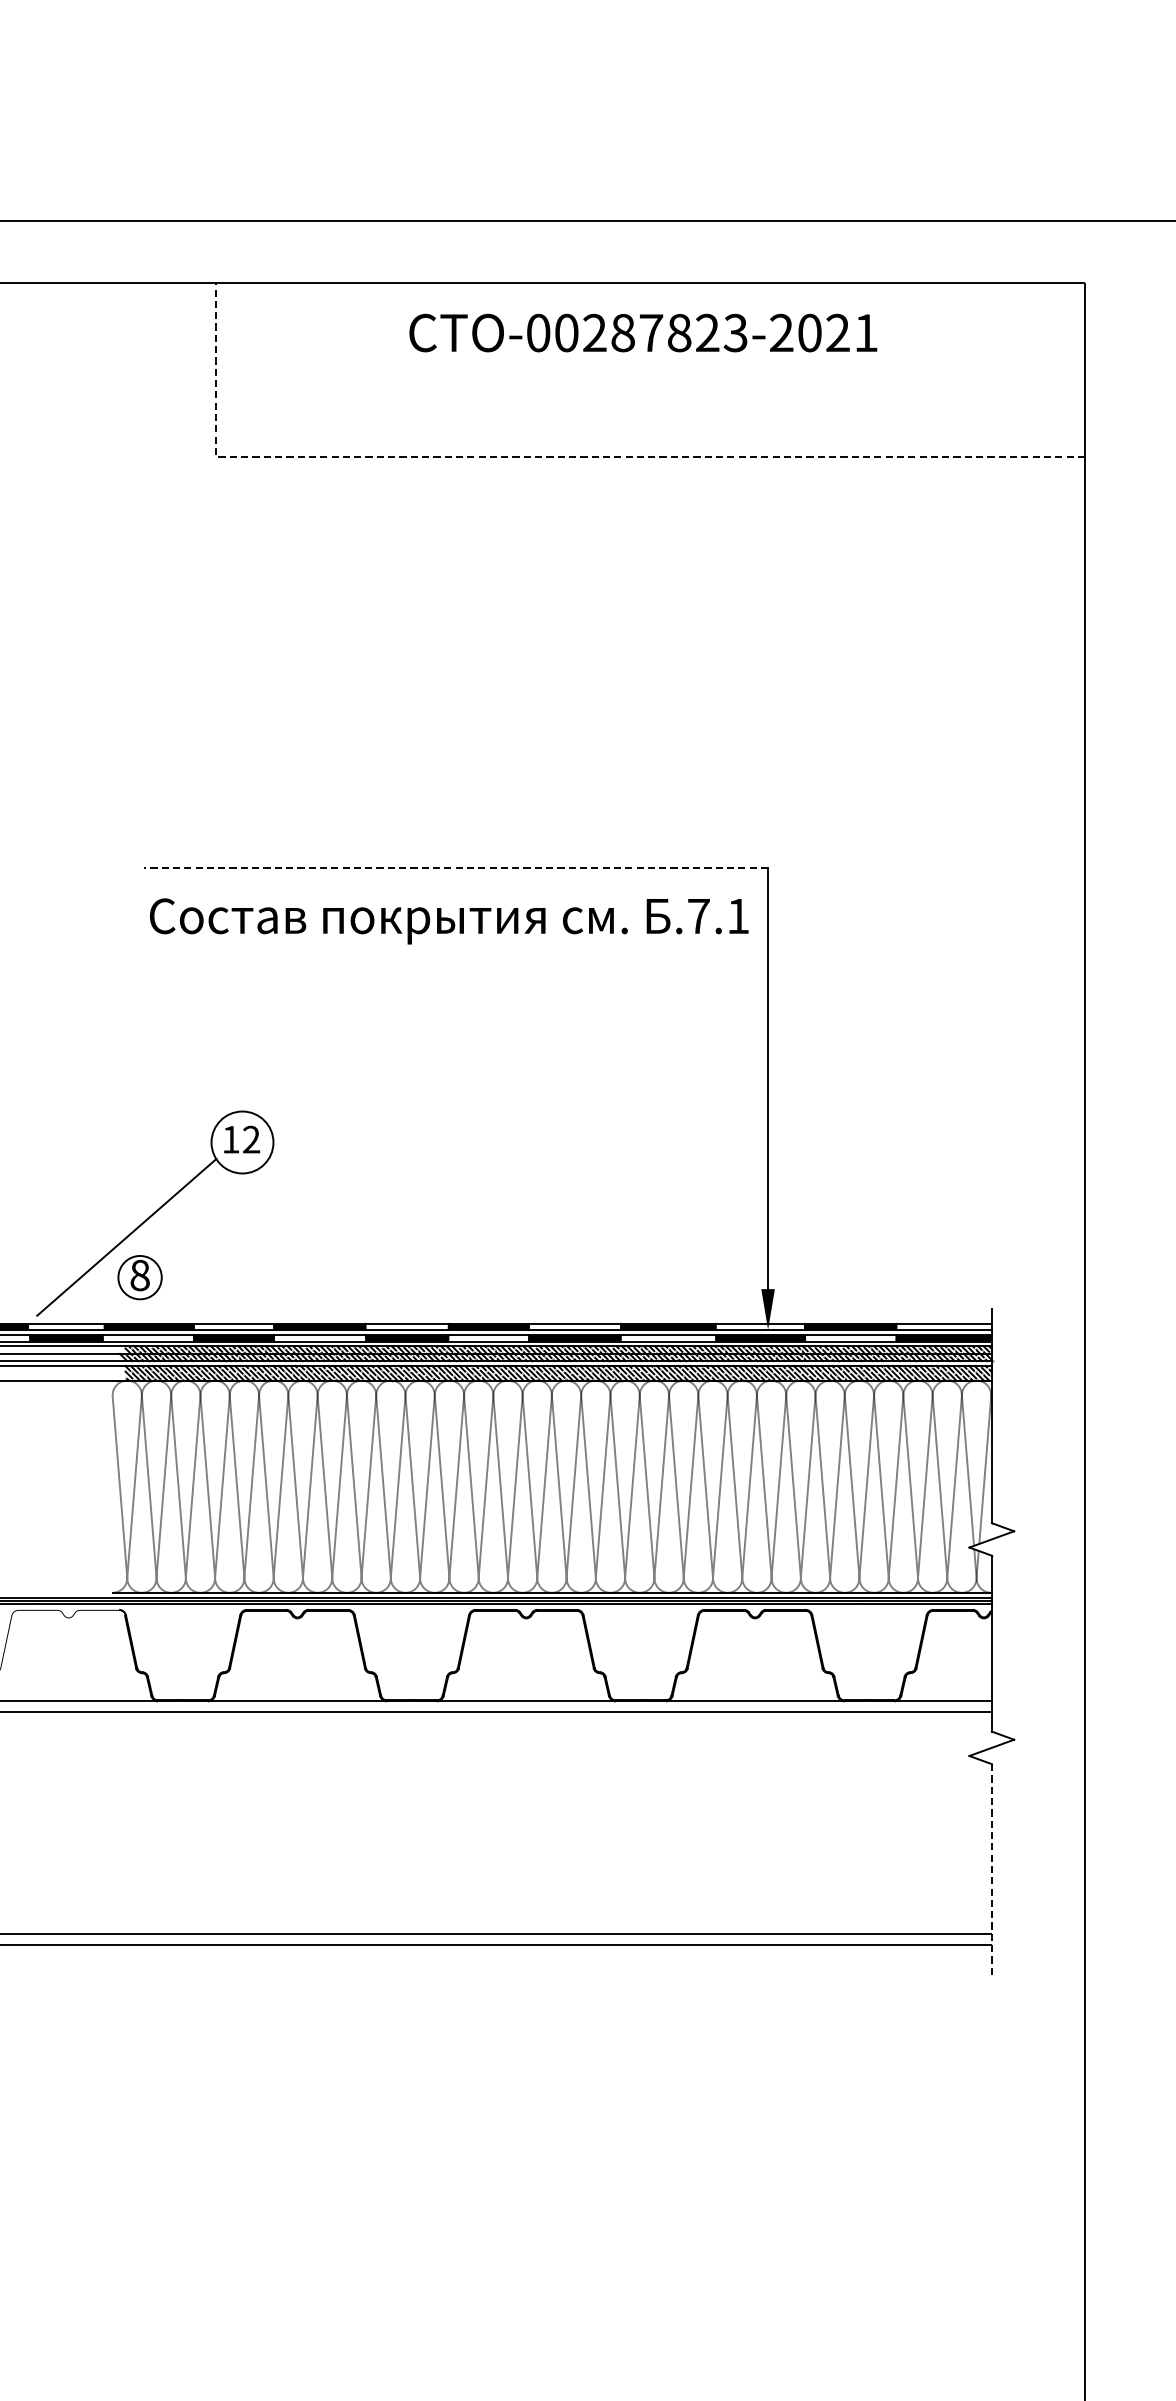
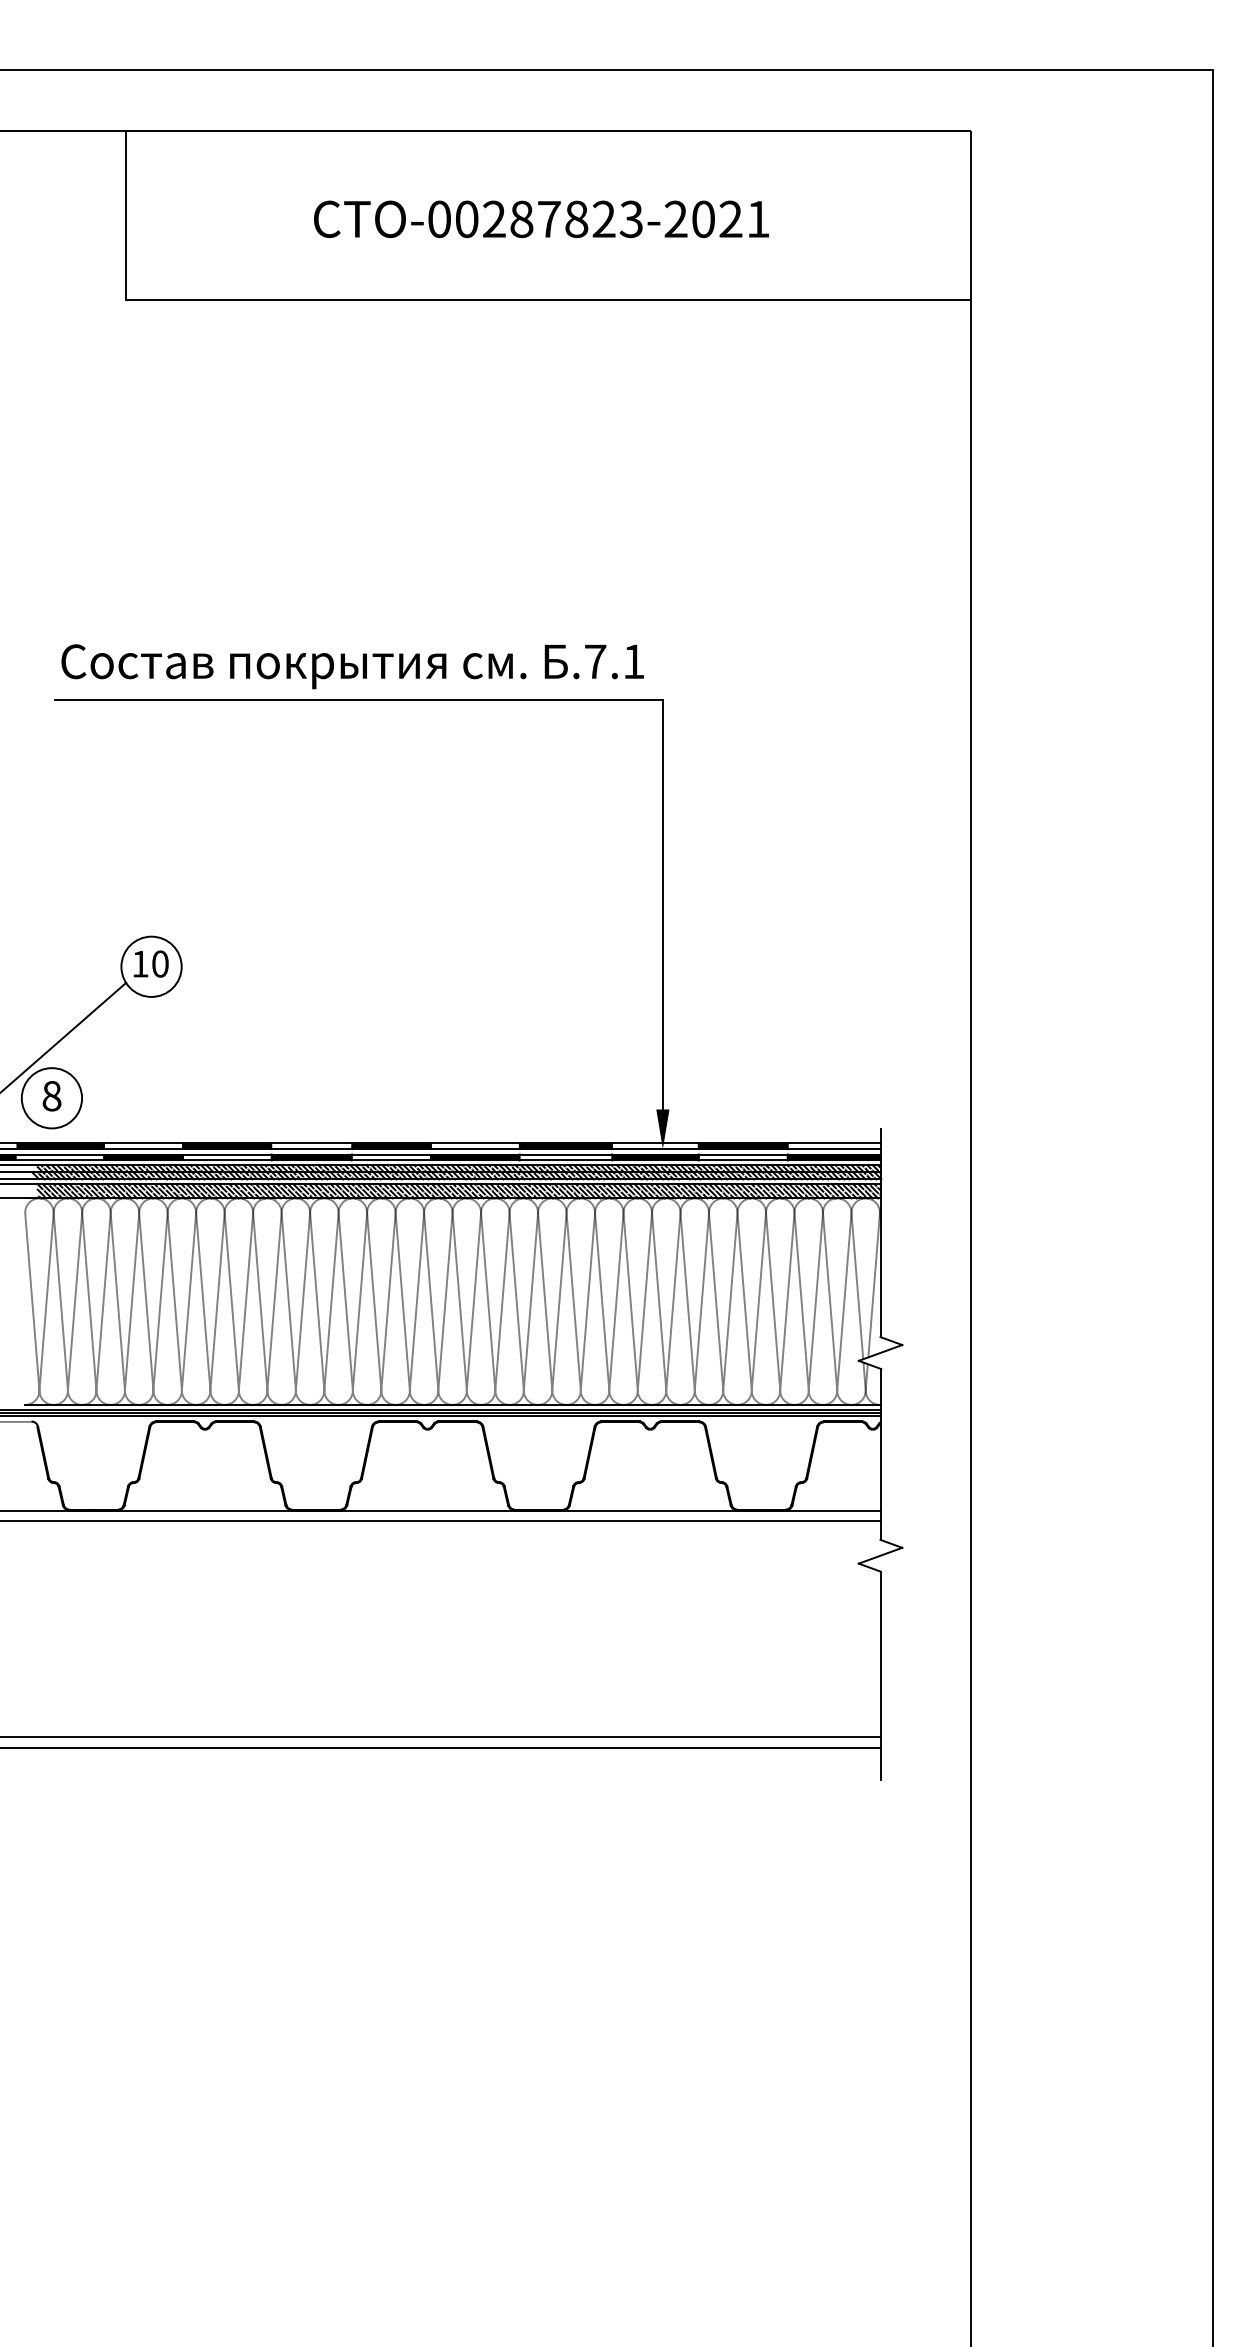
text: (643, 332) -> (541, 218), moved
line: (562, 456) -> (462, 299), dashed -> solid
line: (456, 867) -> (359, 699), dashed -> solid
text: (449, 921) -> (352, 666), moved
text: (251, 1139) -> (160, 963), 12 -> 10
circle: (139, 1277) -> (51, 1098), size x1.43
line: (991, 1871) -> (880, 1676), dashed -> solid

